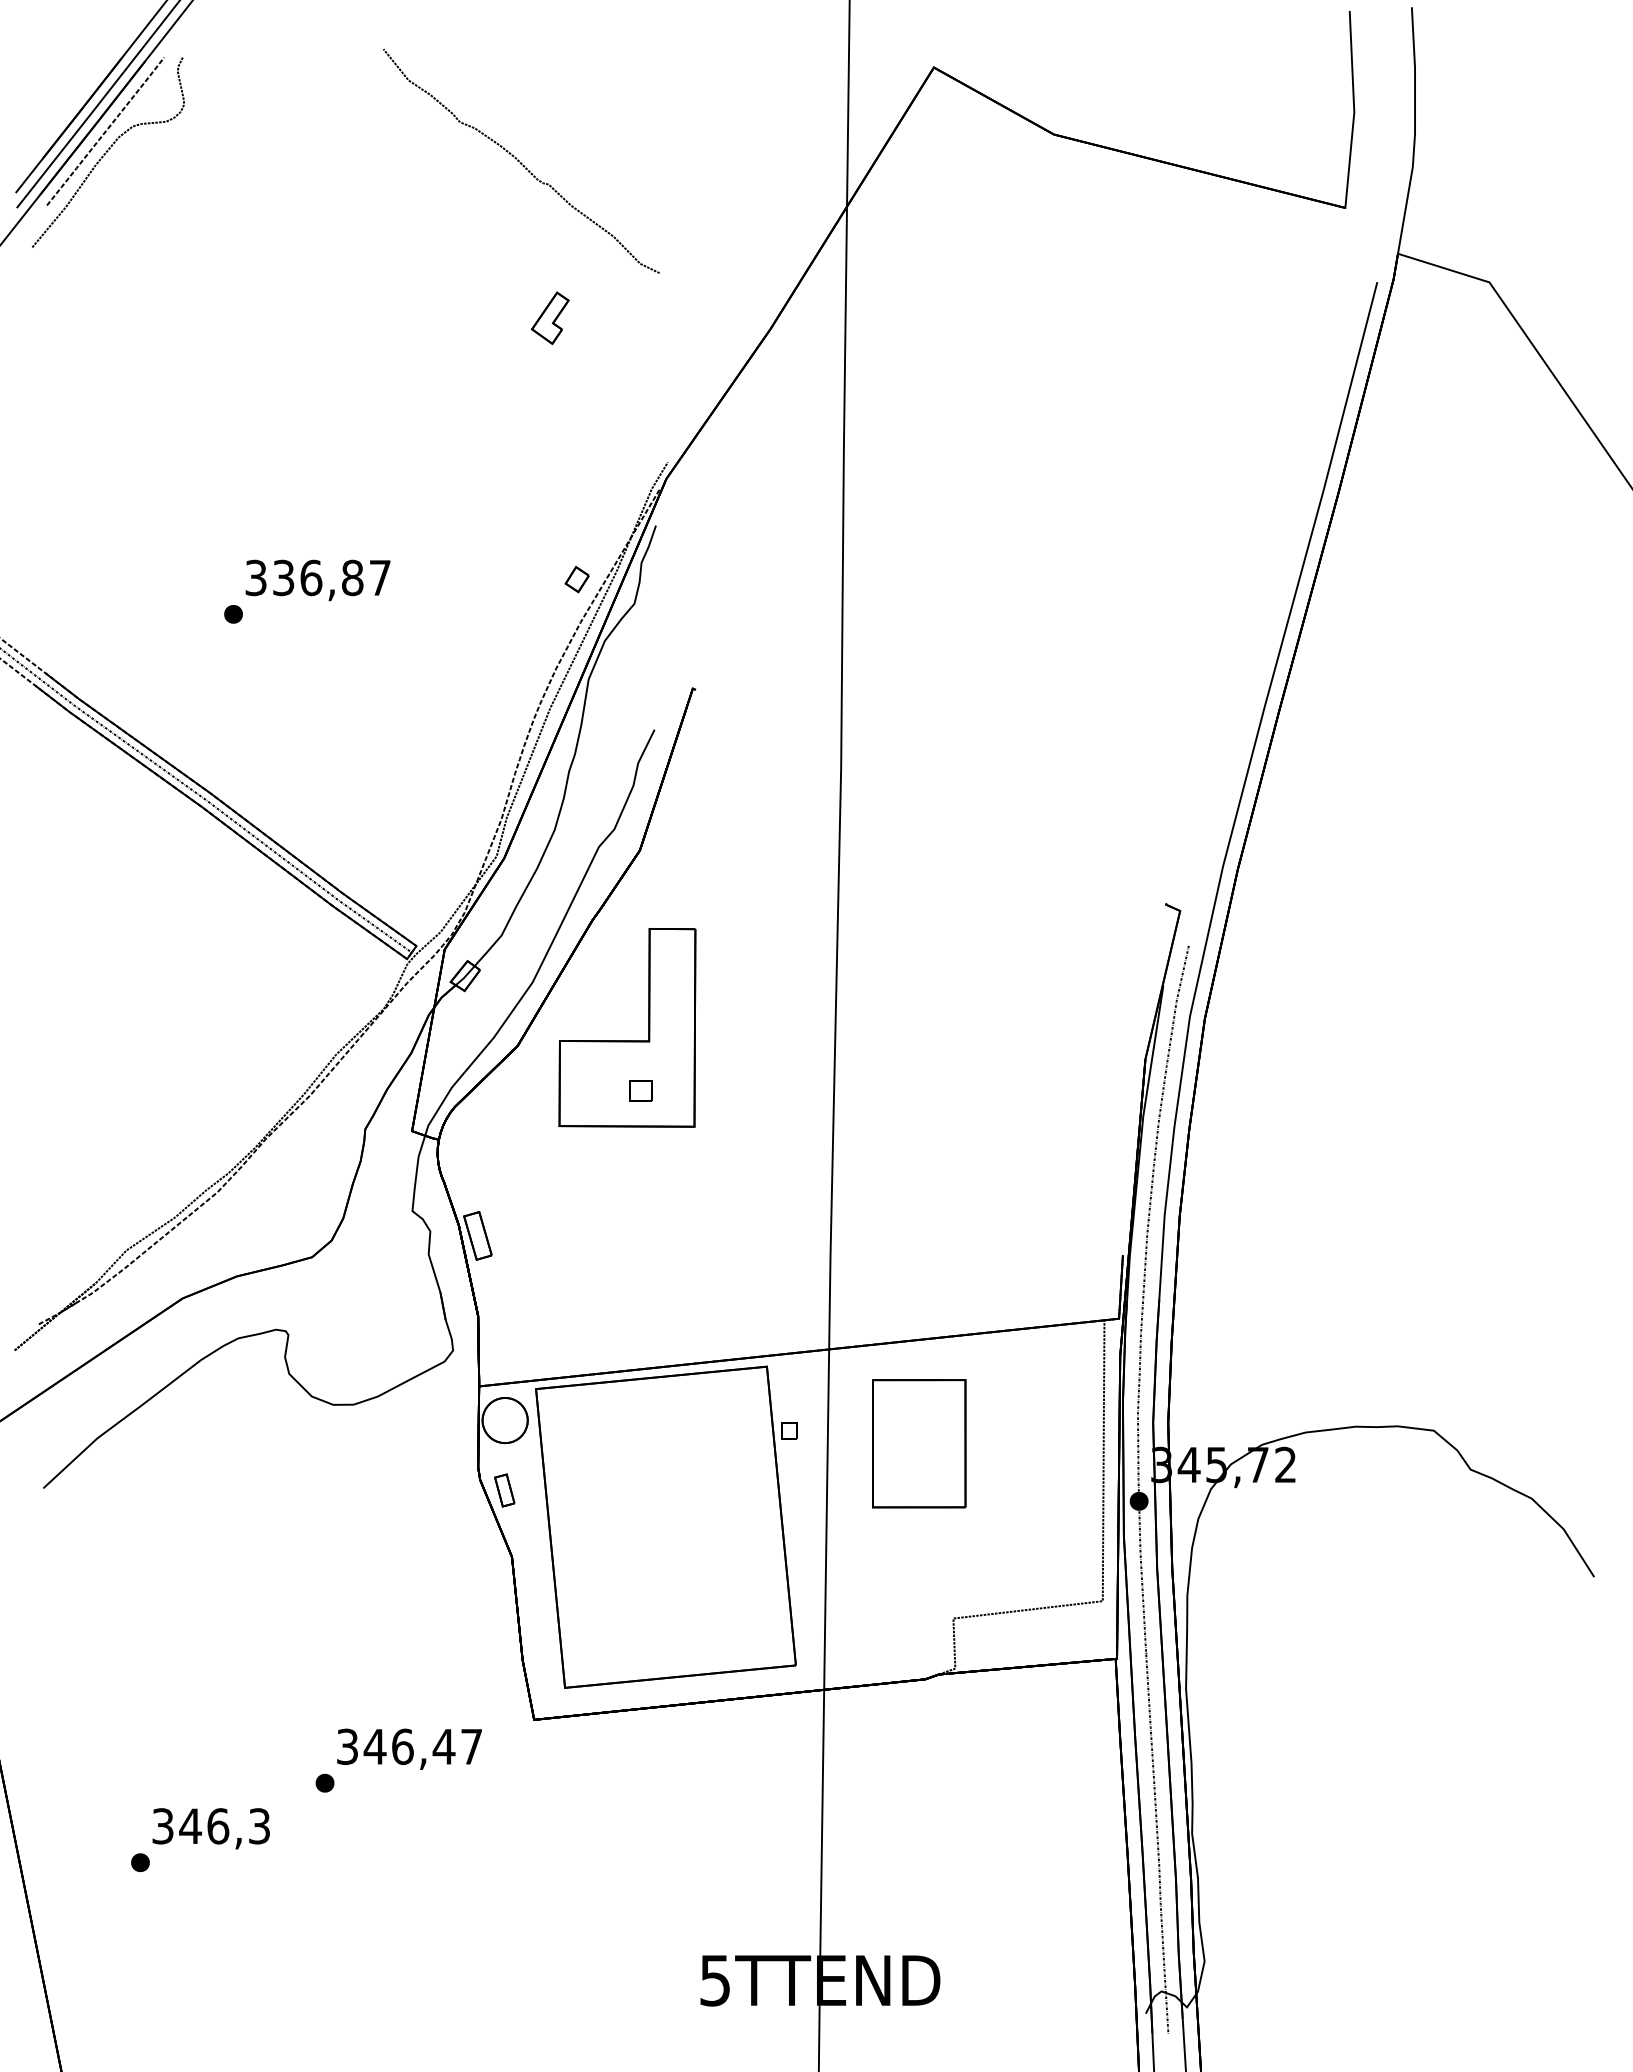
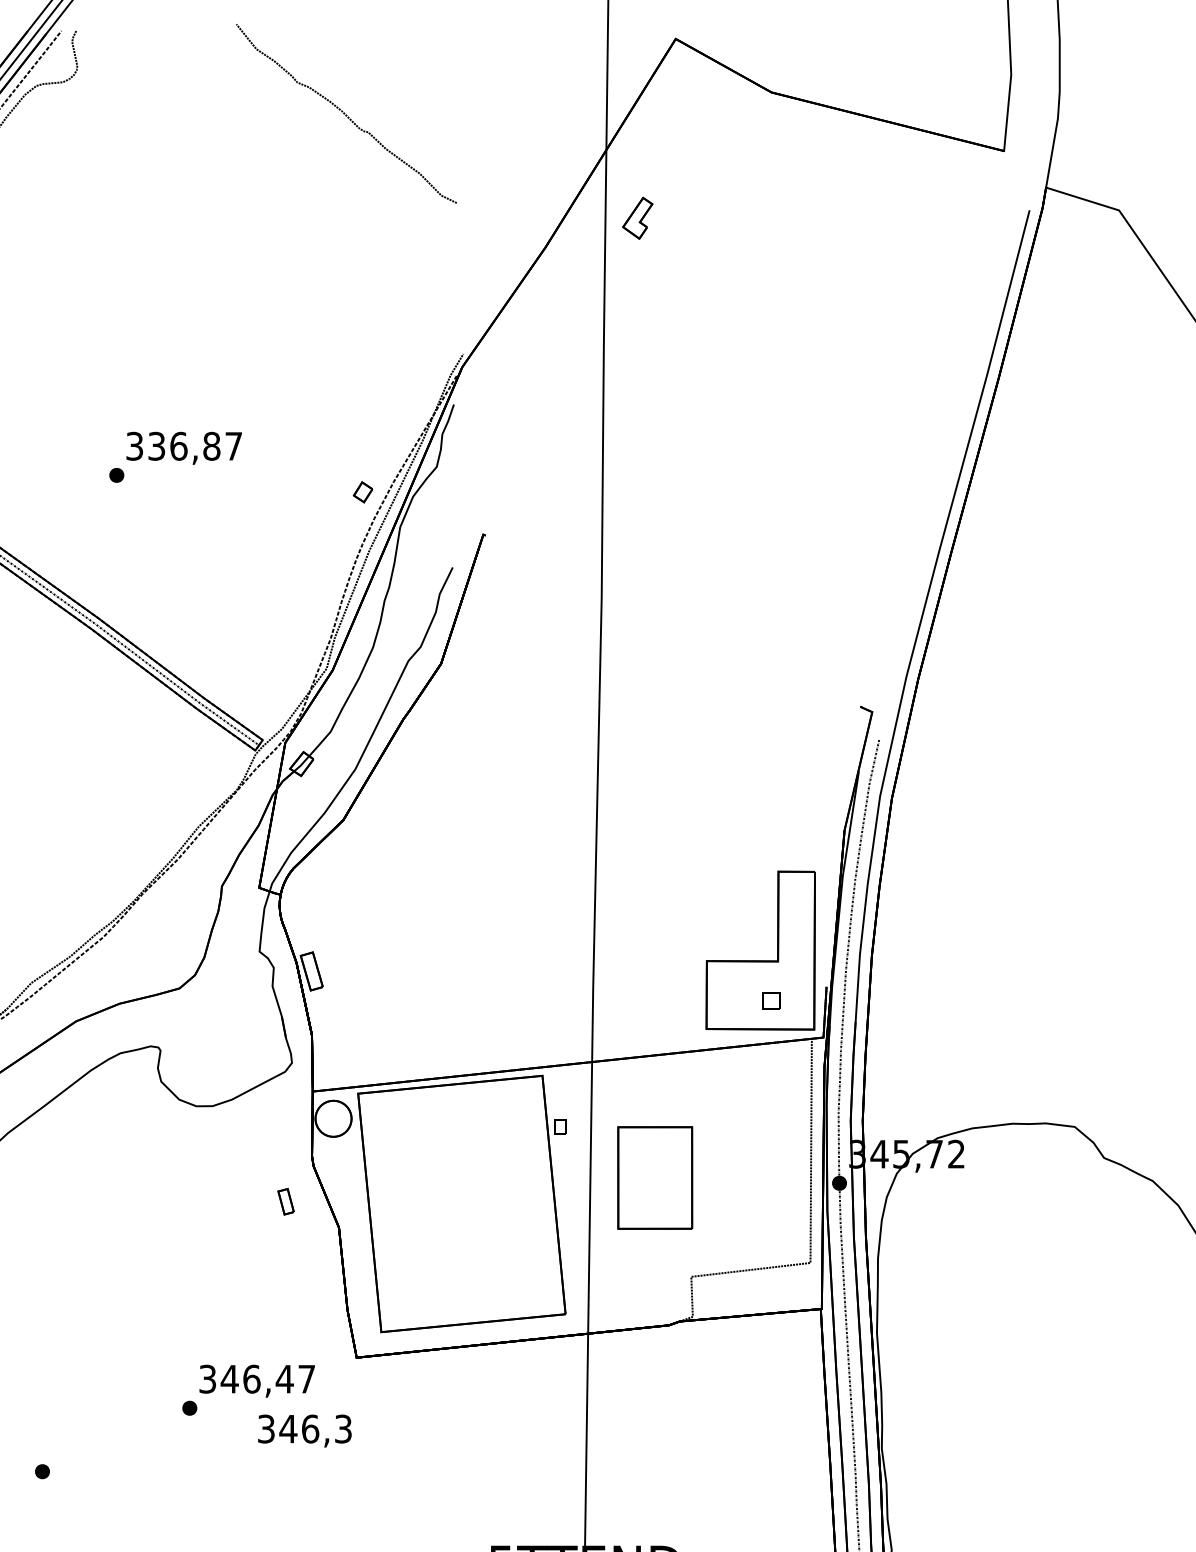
part: (549, 317) -> (637, 217), moved
part: (576, 579) -> (362, 492), moved
part: (627, 1040) -> (760, 960), moved
part: (919, 1443) -> (655, 1177), moved
part: (504, 1490) -> (285, 1201), moved
text: (210, 1828) -> (304, 1430), moved

